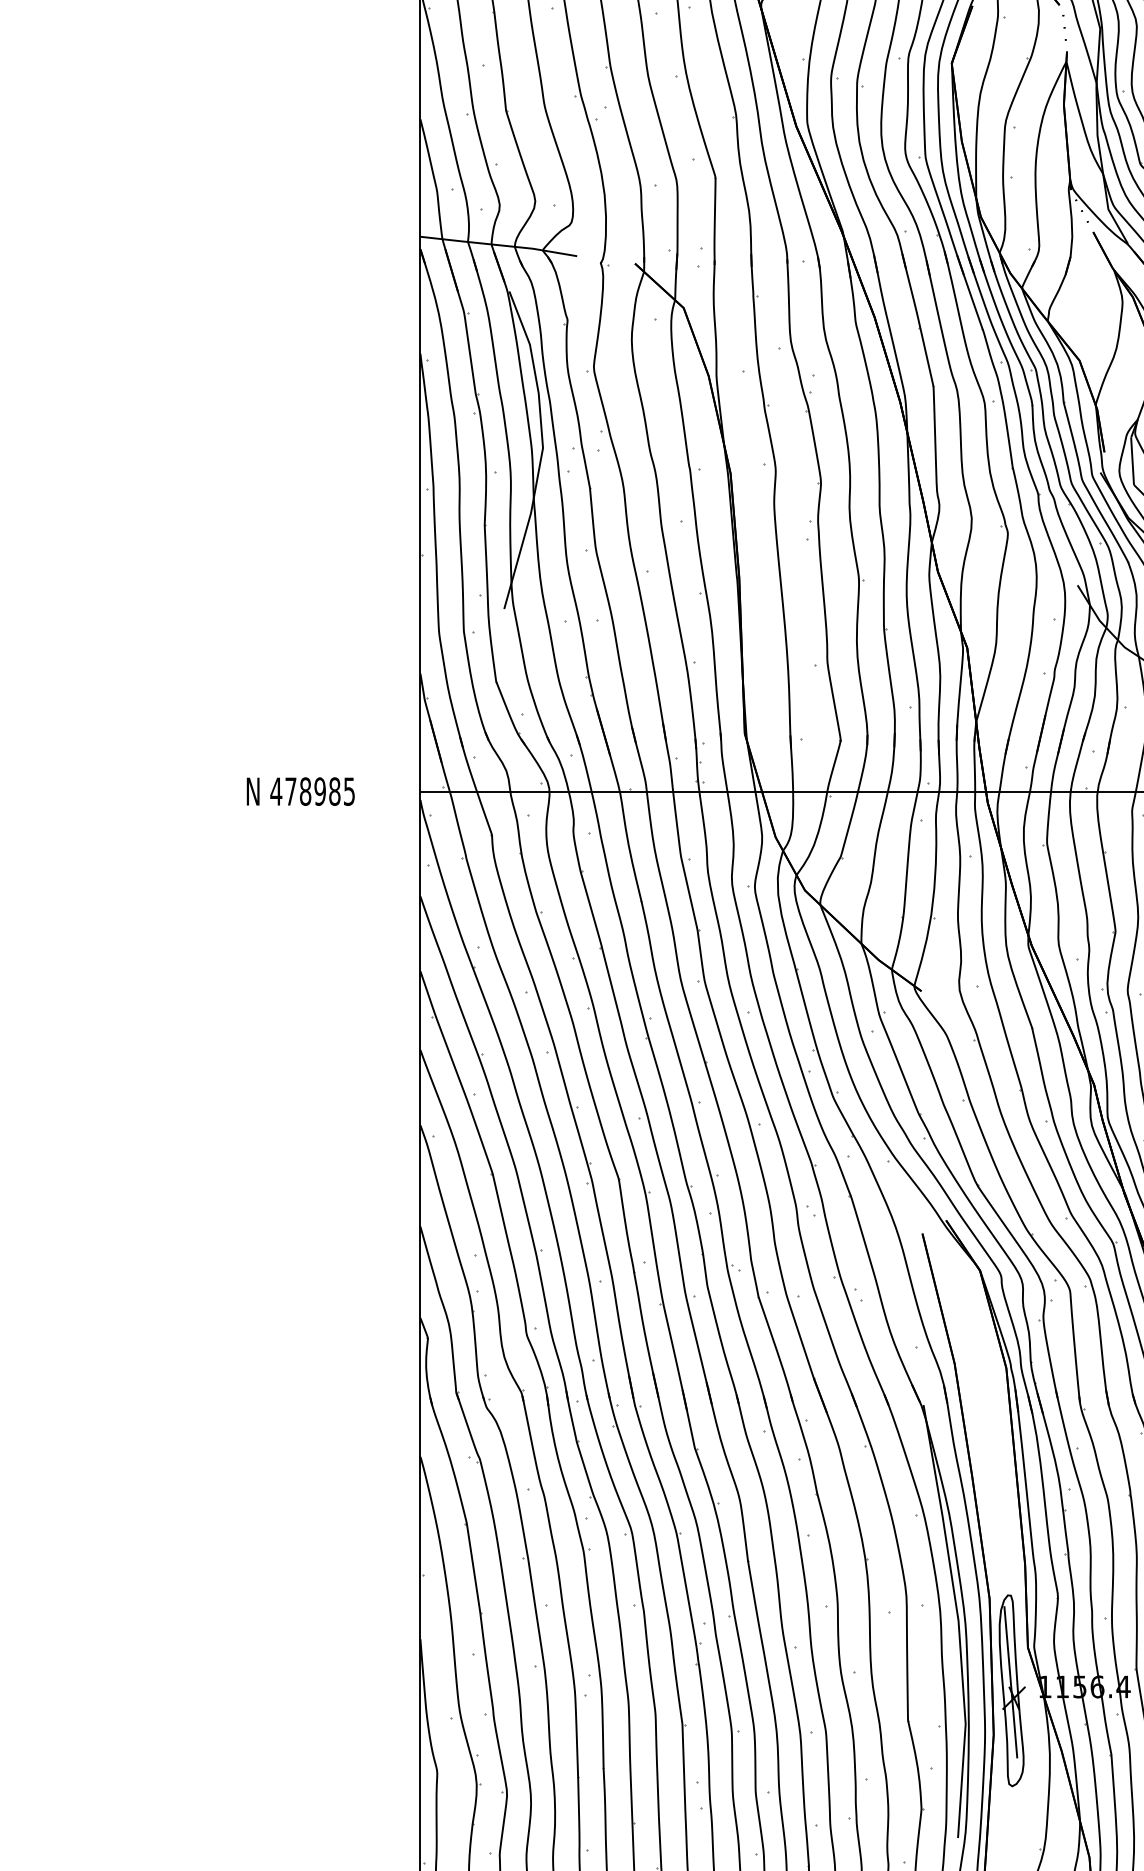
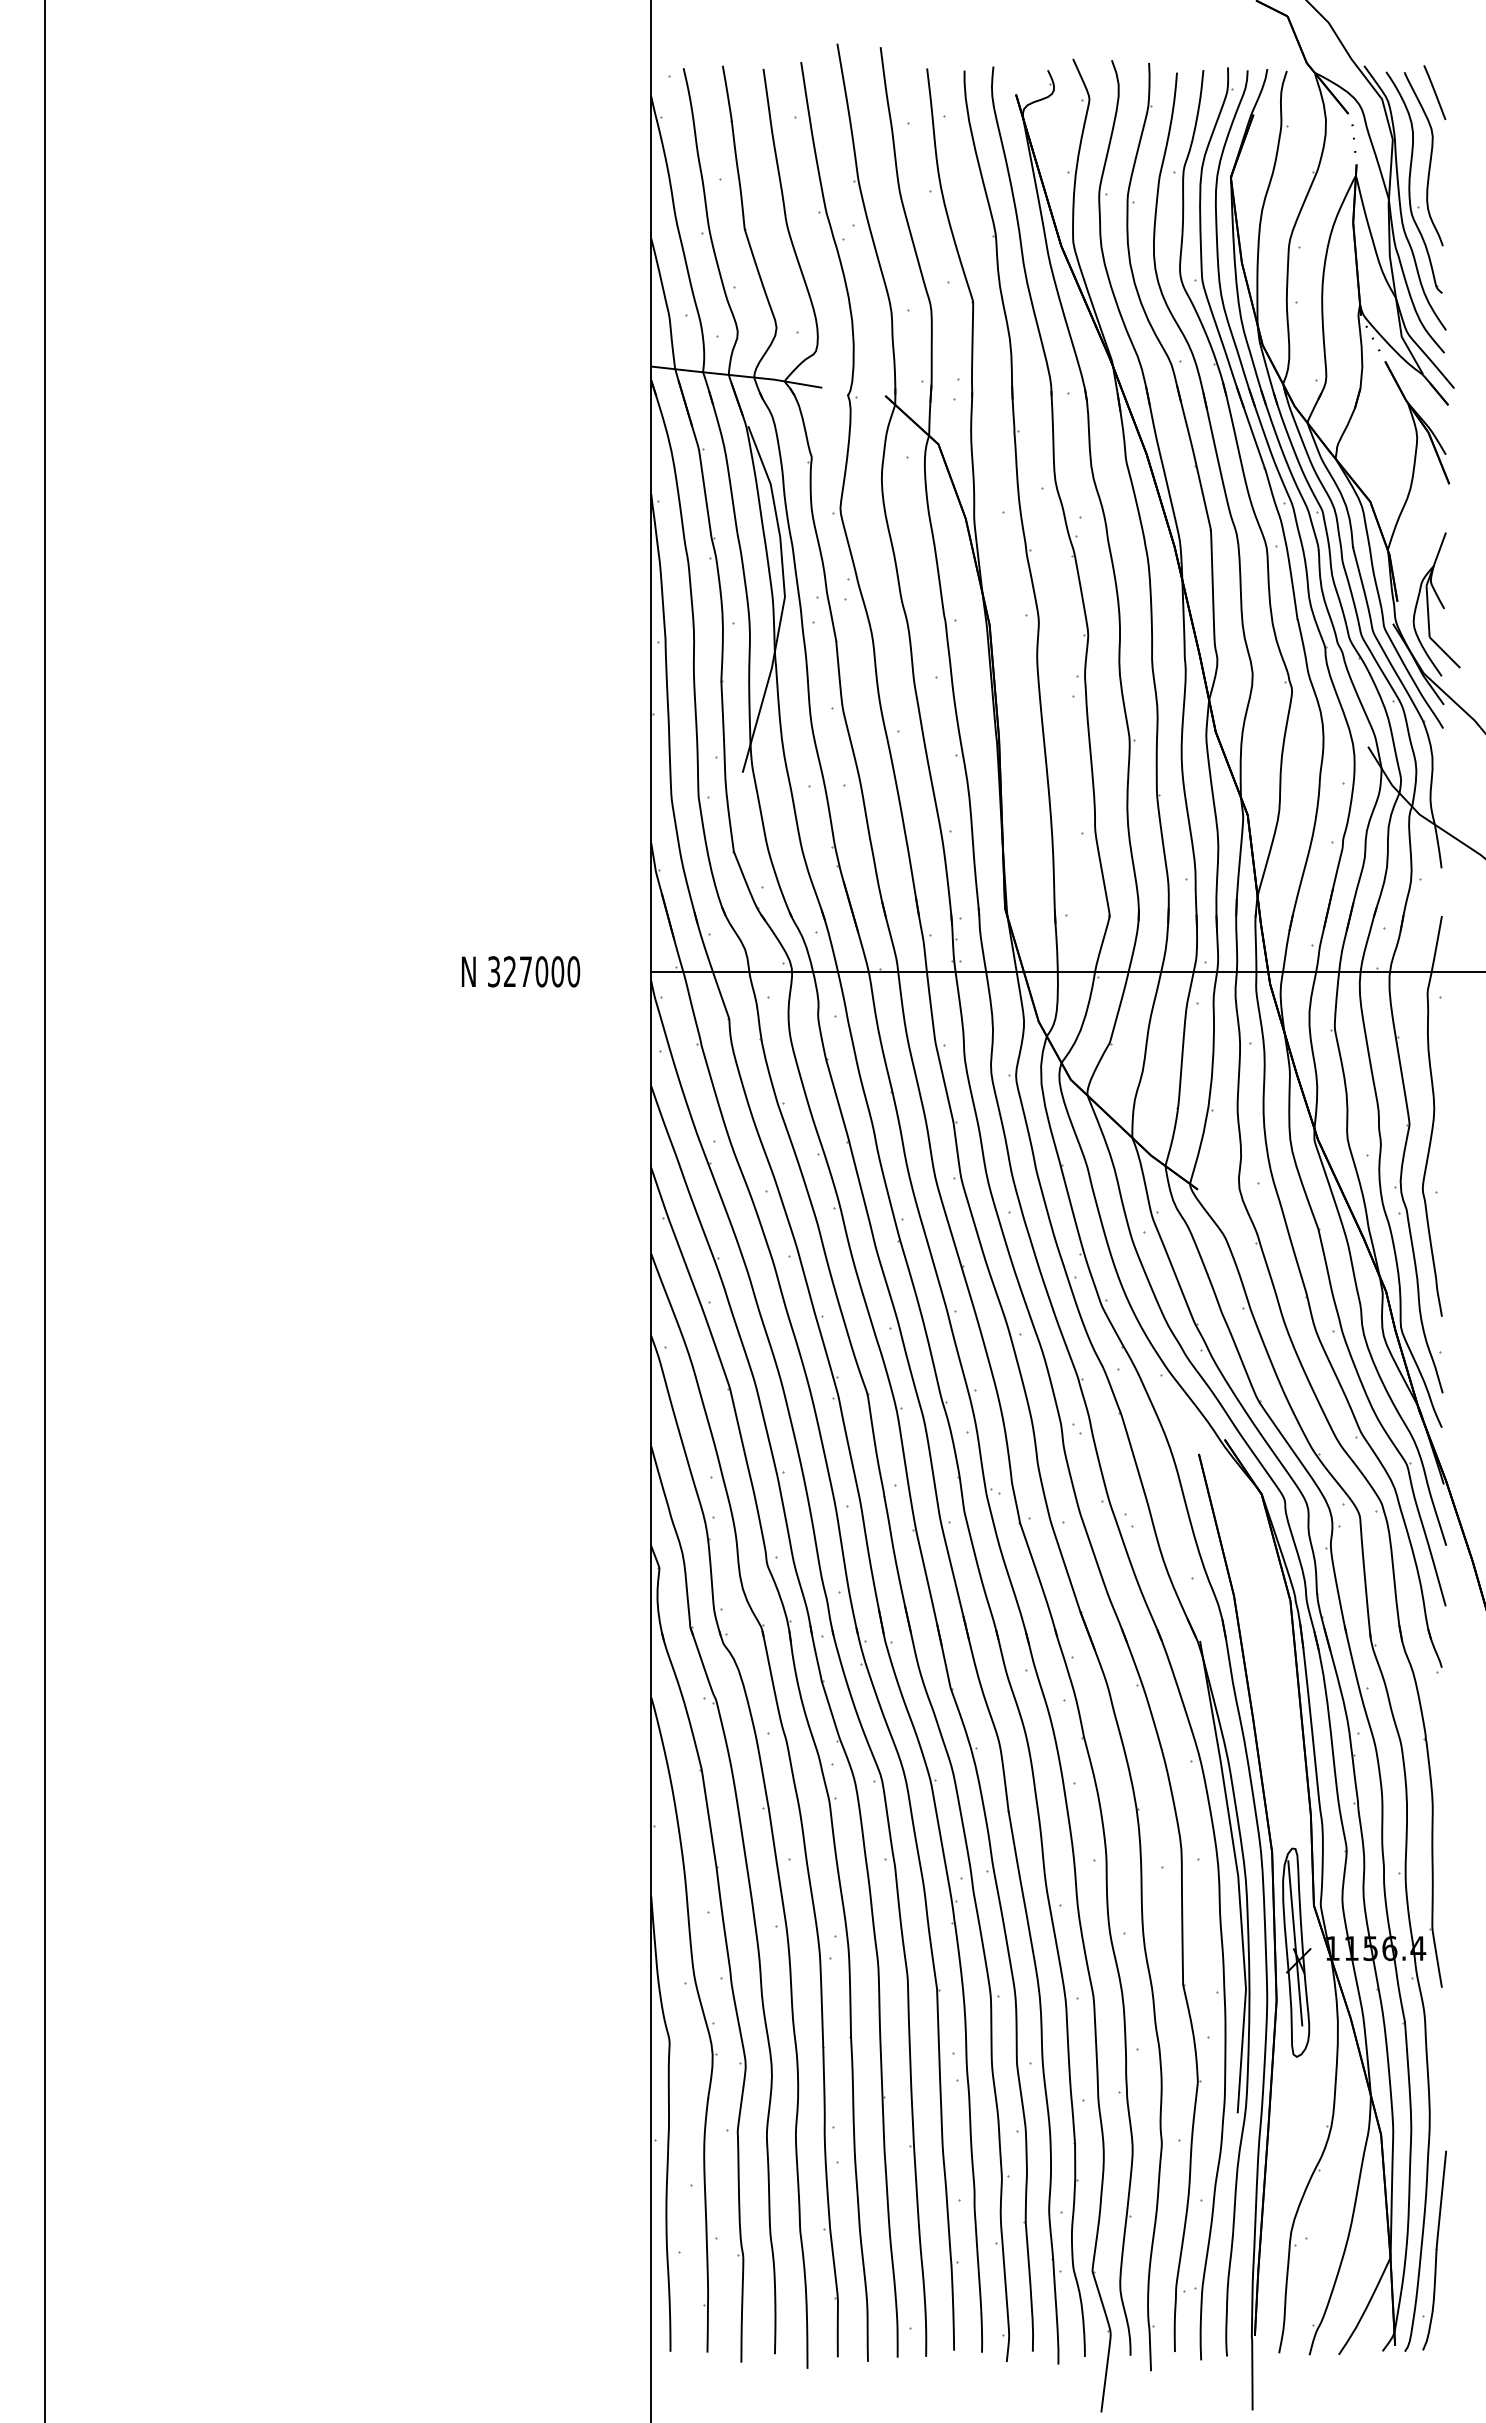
text: (312, 791) -> (533, 971), 478985 -> 327000

